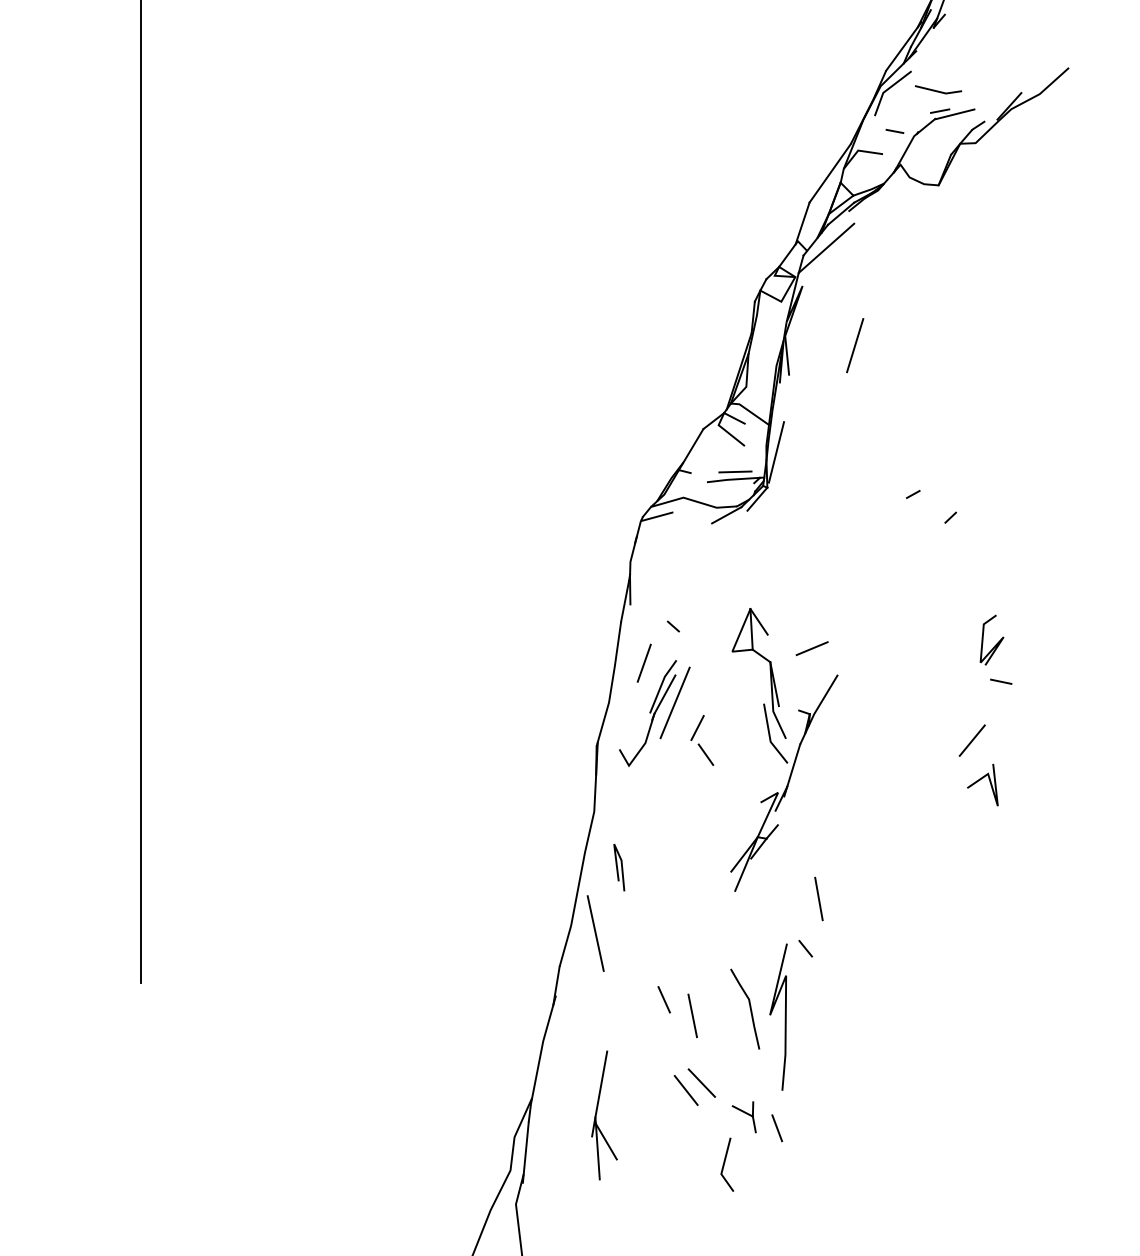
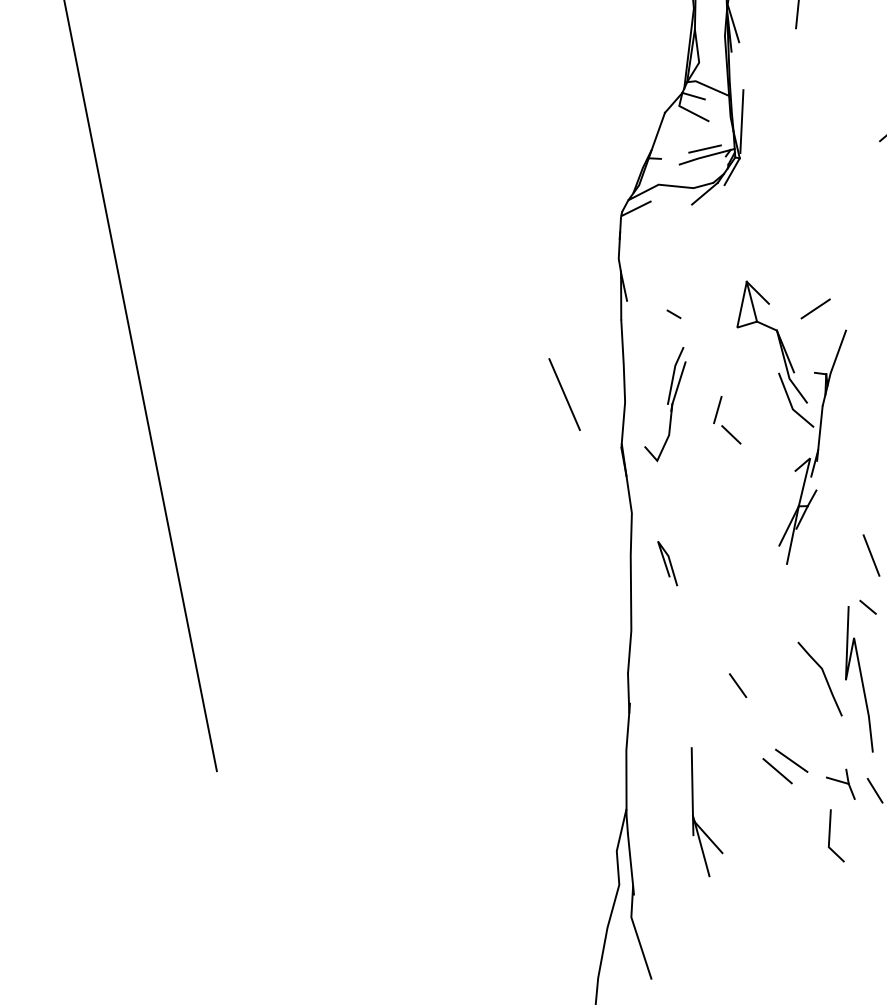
line: (643, 662) -> (651, 355), removed
line: (674, 702) -> (689, 389), removed
line: (595, 933) -> (564, 394), moved
line: (692, 1015) -> (769, 695), removed

